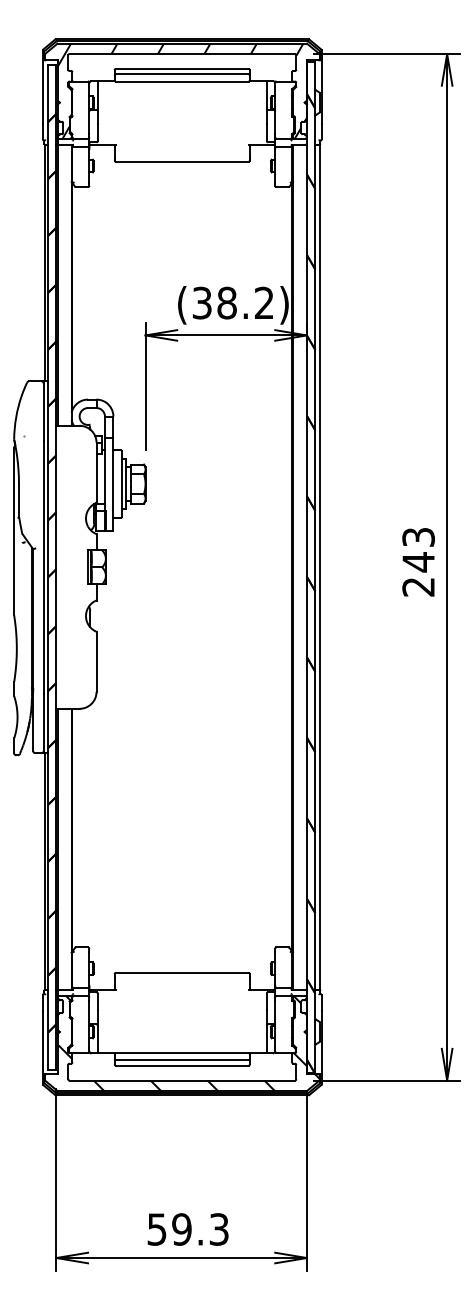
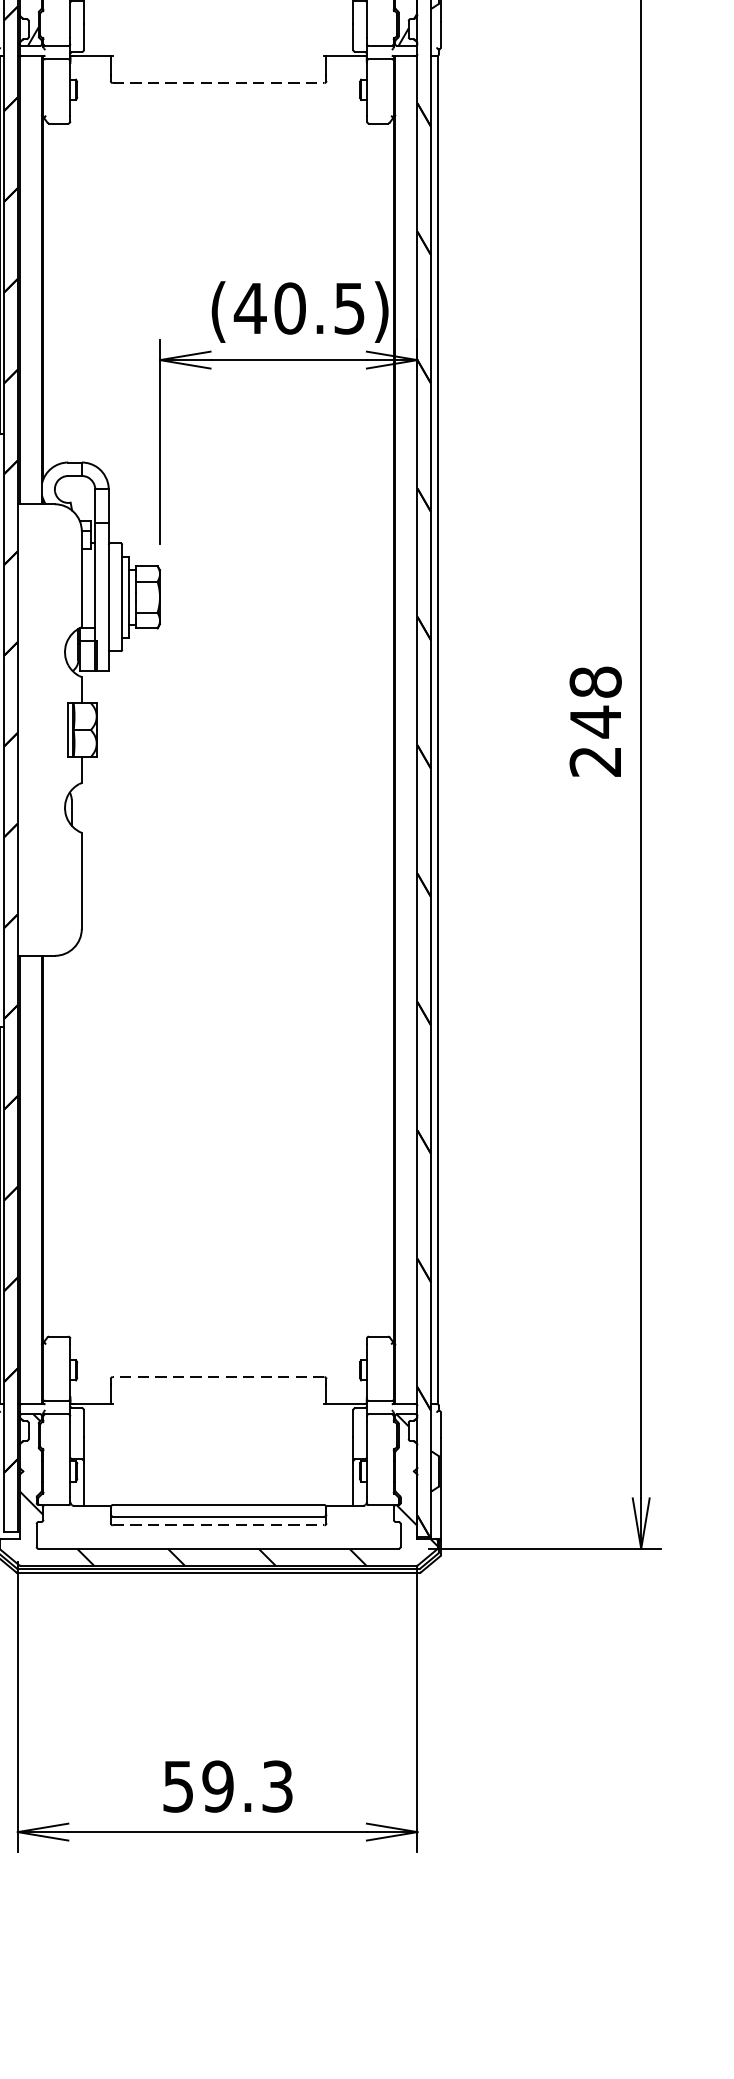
line: (182, 161) -> (218, 82), solid -> dashed
text: (232, 302) -> (298, 307), (38.2) -> (40.5)
text: (418, 537) -> (595, 682), 243 -> 248
line: (181, 972) -> (217, 1376), solid -> dashed
line: (182, 1065) -> (218, 1524), solid -> dashed

